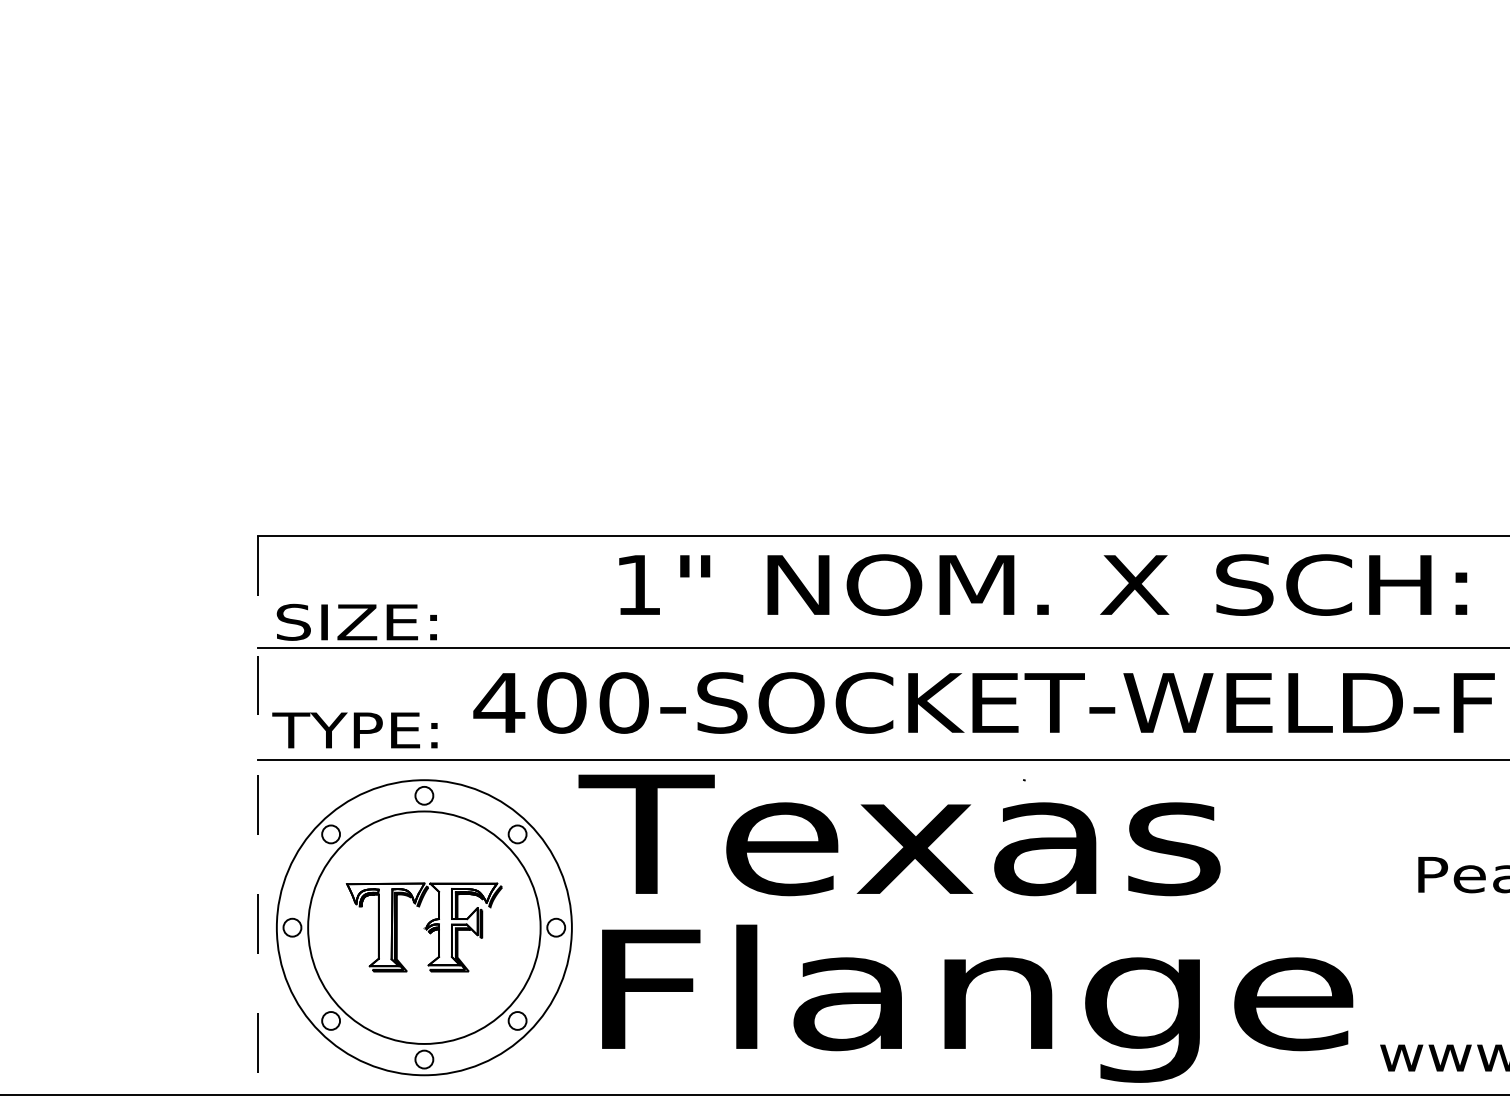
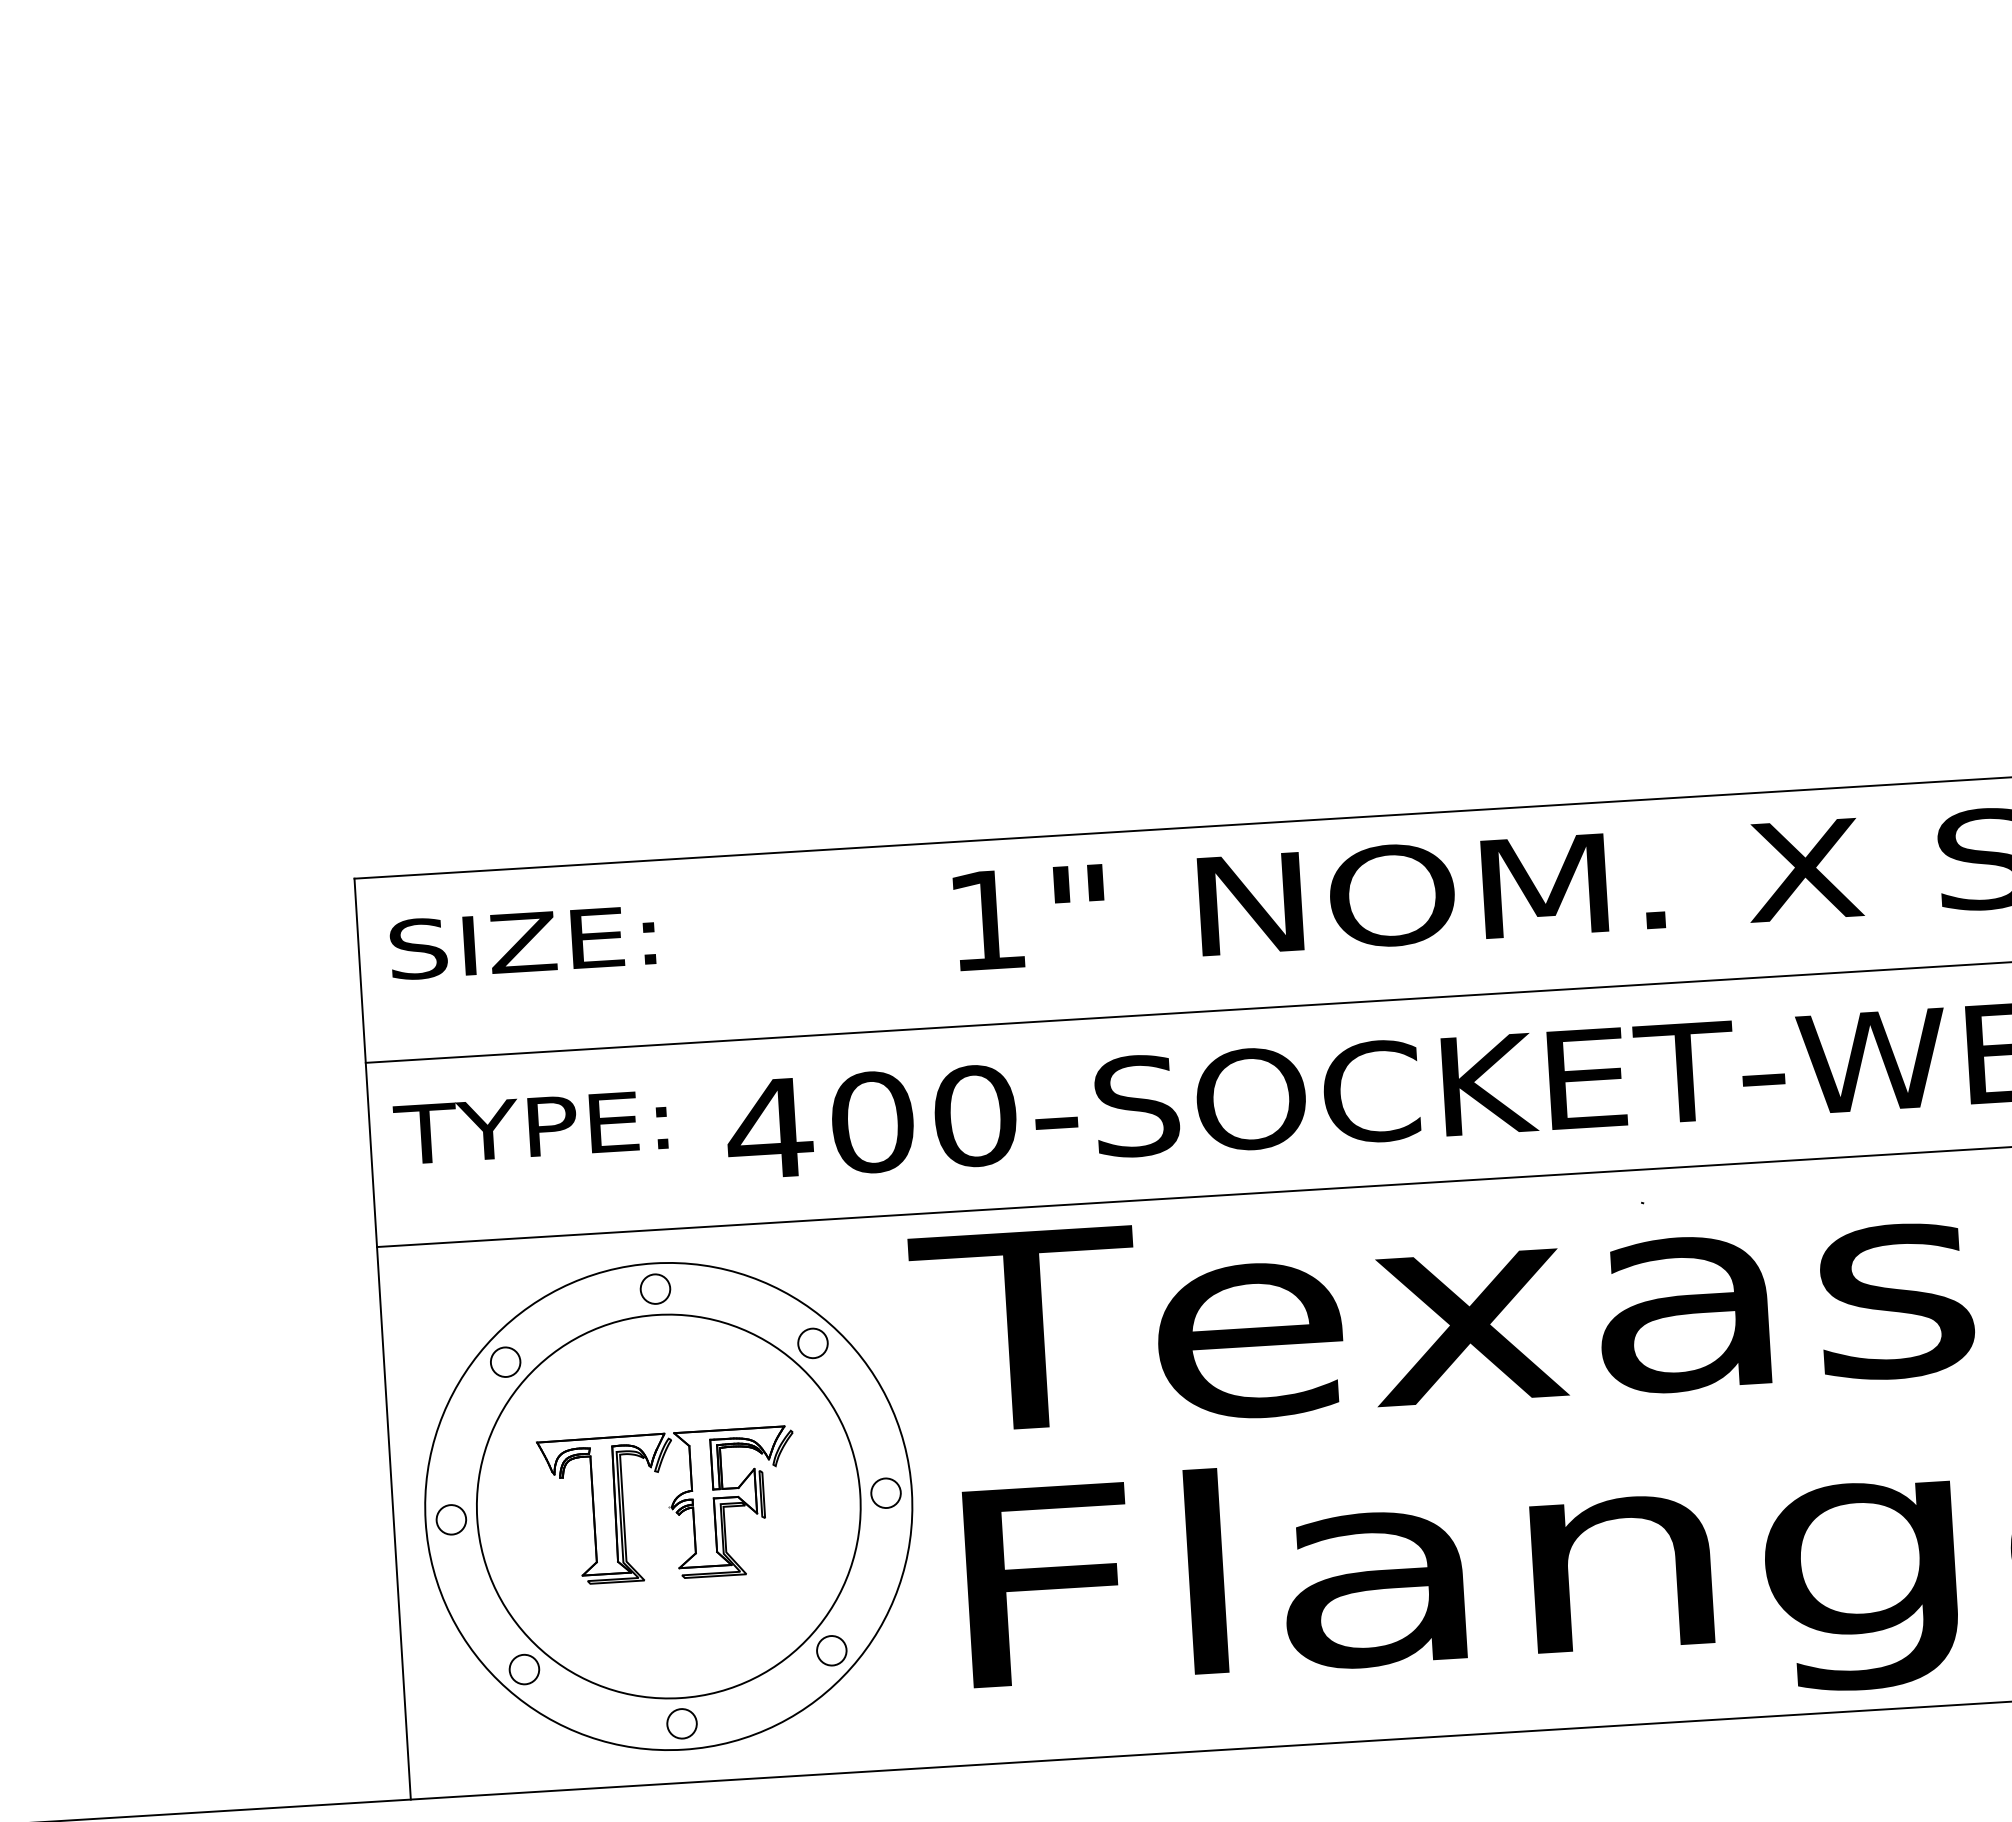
text: (356, 621) -> (521, 941), moved
text: (354, 730) -> (530, 1127), moved
line: (257, 816) -> (382, 1340), dashed -> solid

